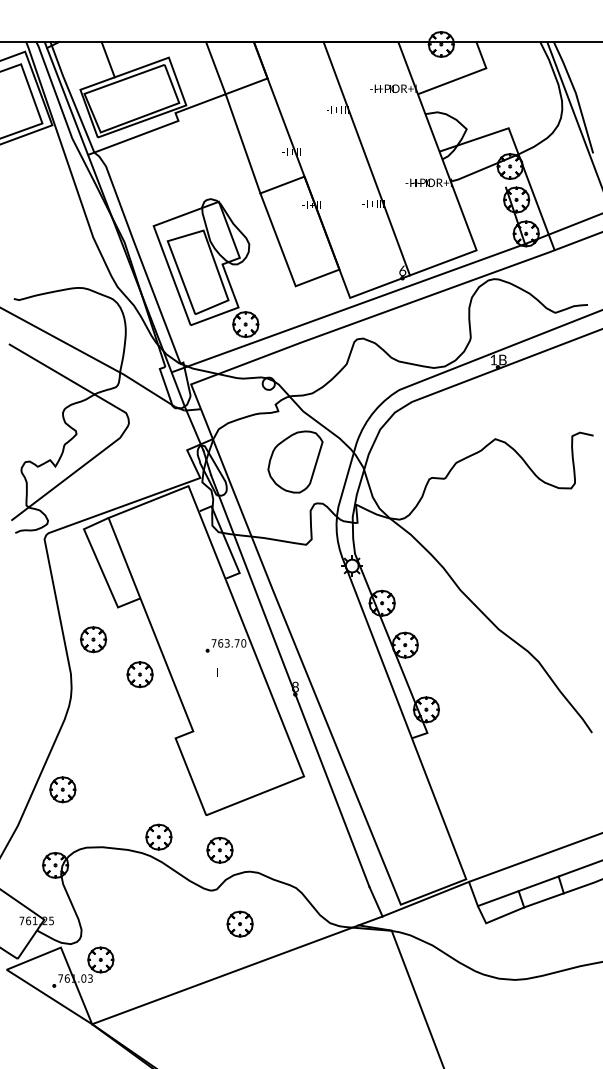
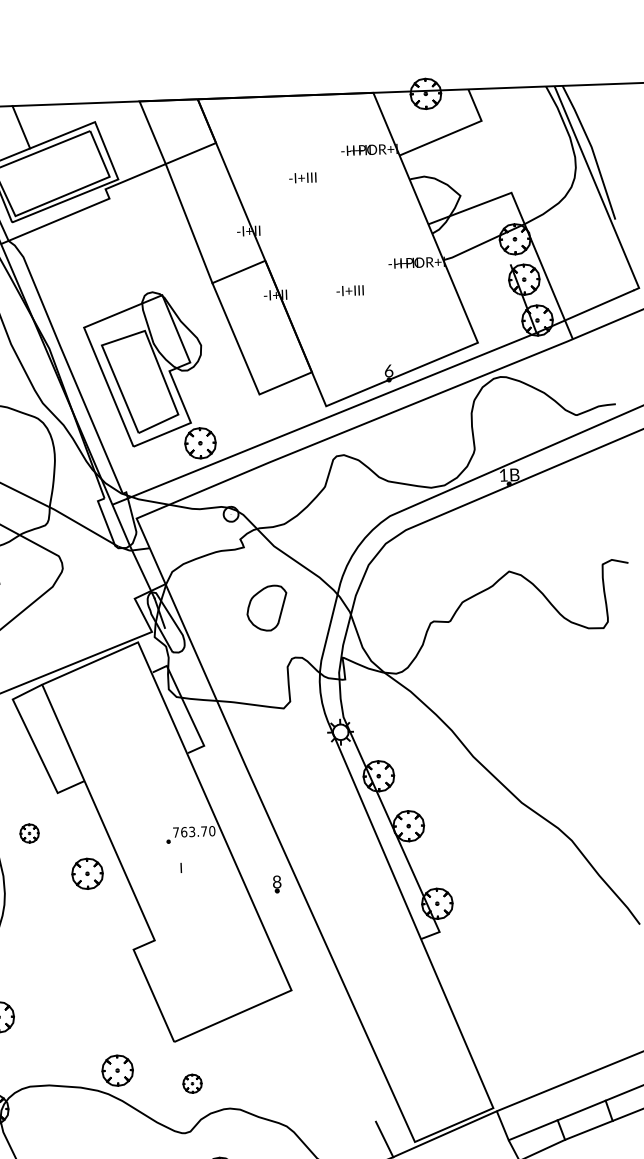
line: (366, 158) -> (339, 235), removed
part: (295, 461) -> (267, 607), size x0.6
part: (93, 639) -> (29, 833), size x0.6
line: (290, 680) -> (270, 874), removed
part: (219, 849) -> (191, 1082), size x0.6

